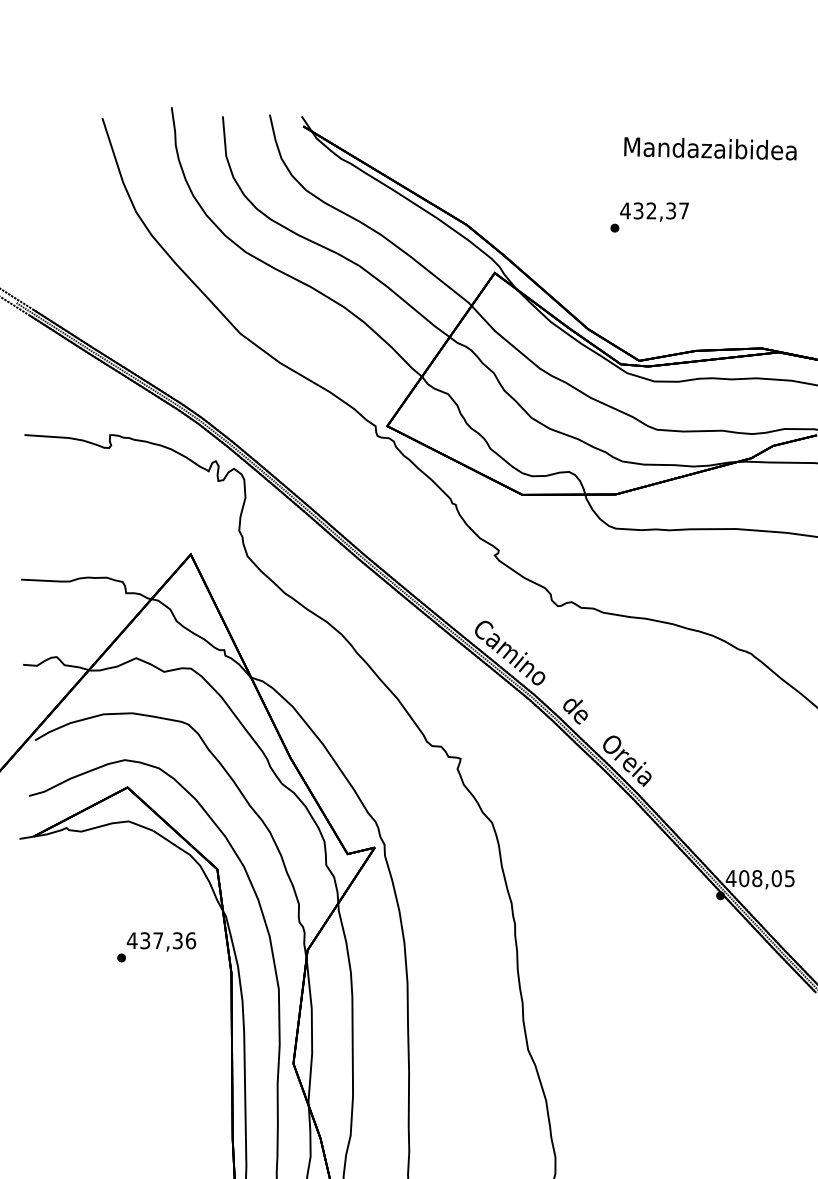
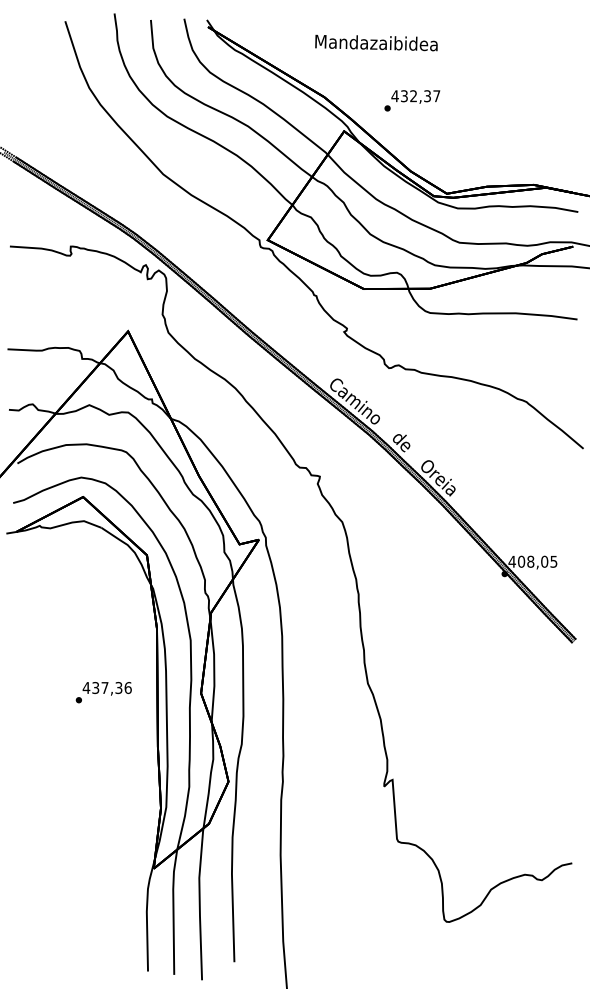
text: (710, 148) -> (376, 42), moved
text: (649, 216) -> (412, 100), moved
text: (156, 947) -> (103, 692), moved

